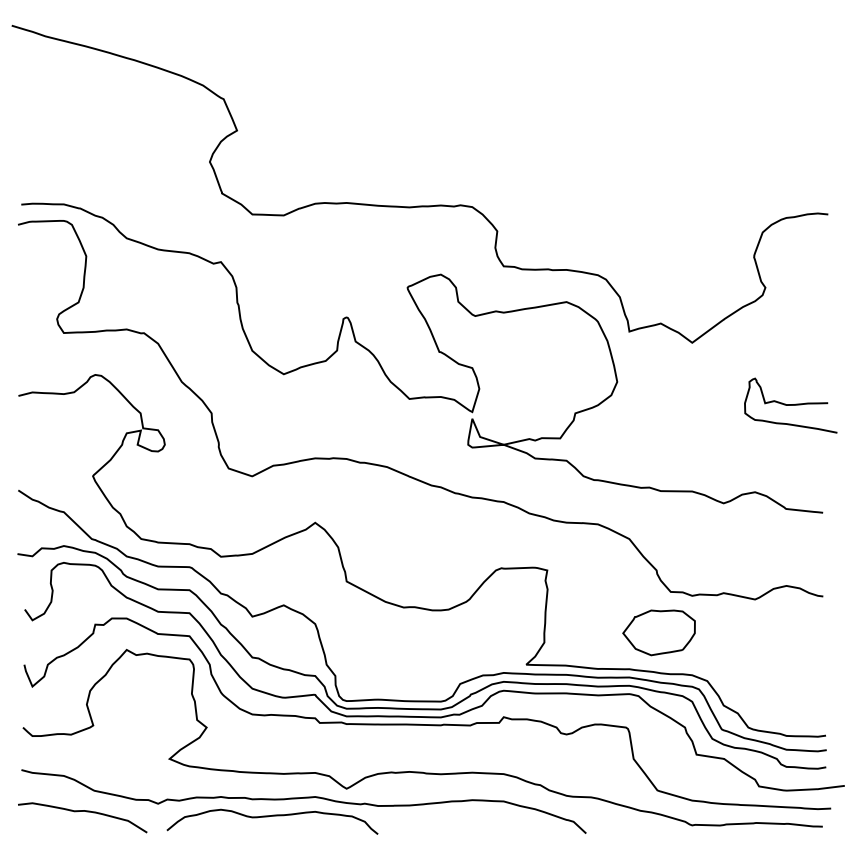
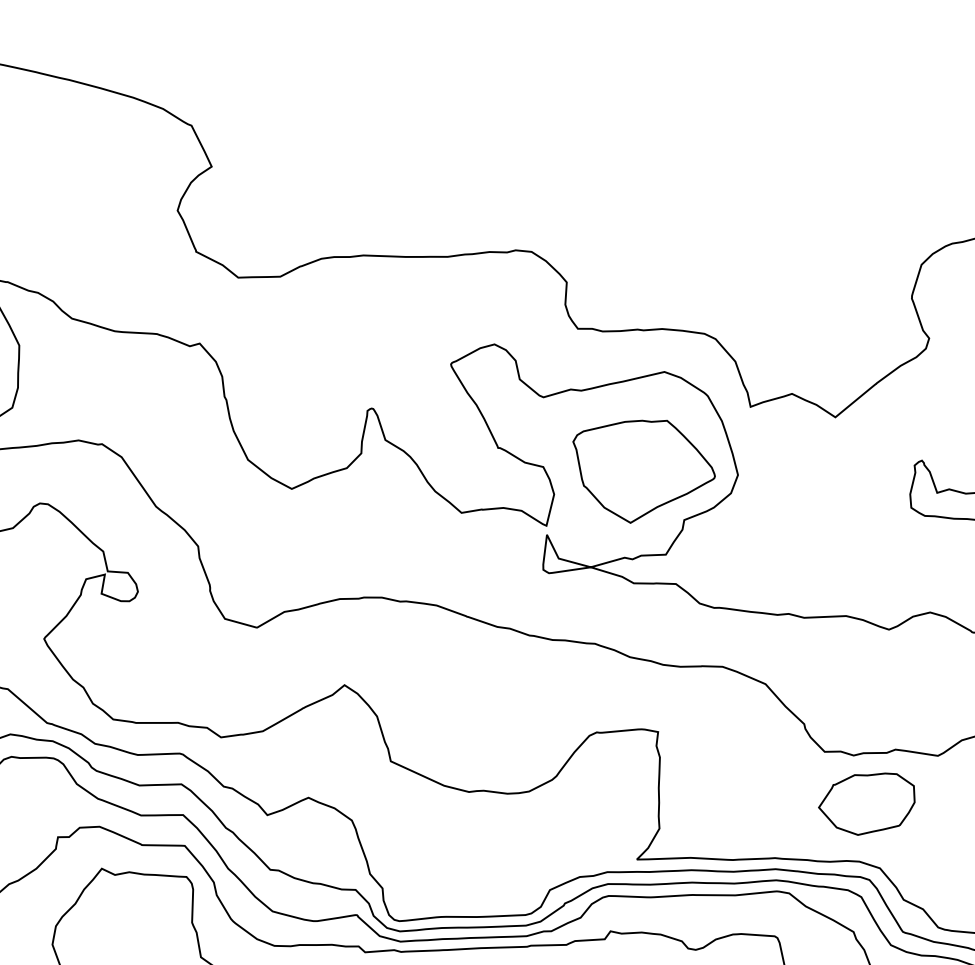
part: (547, 375) -> (644, 471), added
part: (658, 632) -> (866, 803), moved

